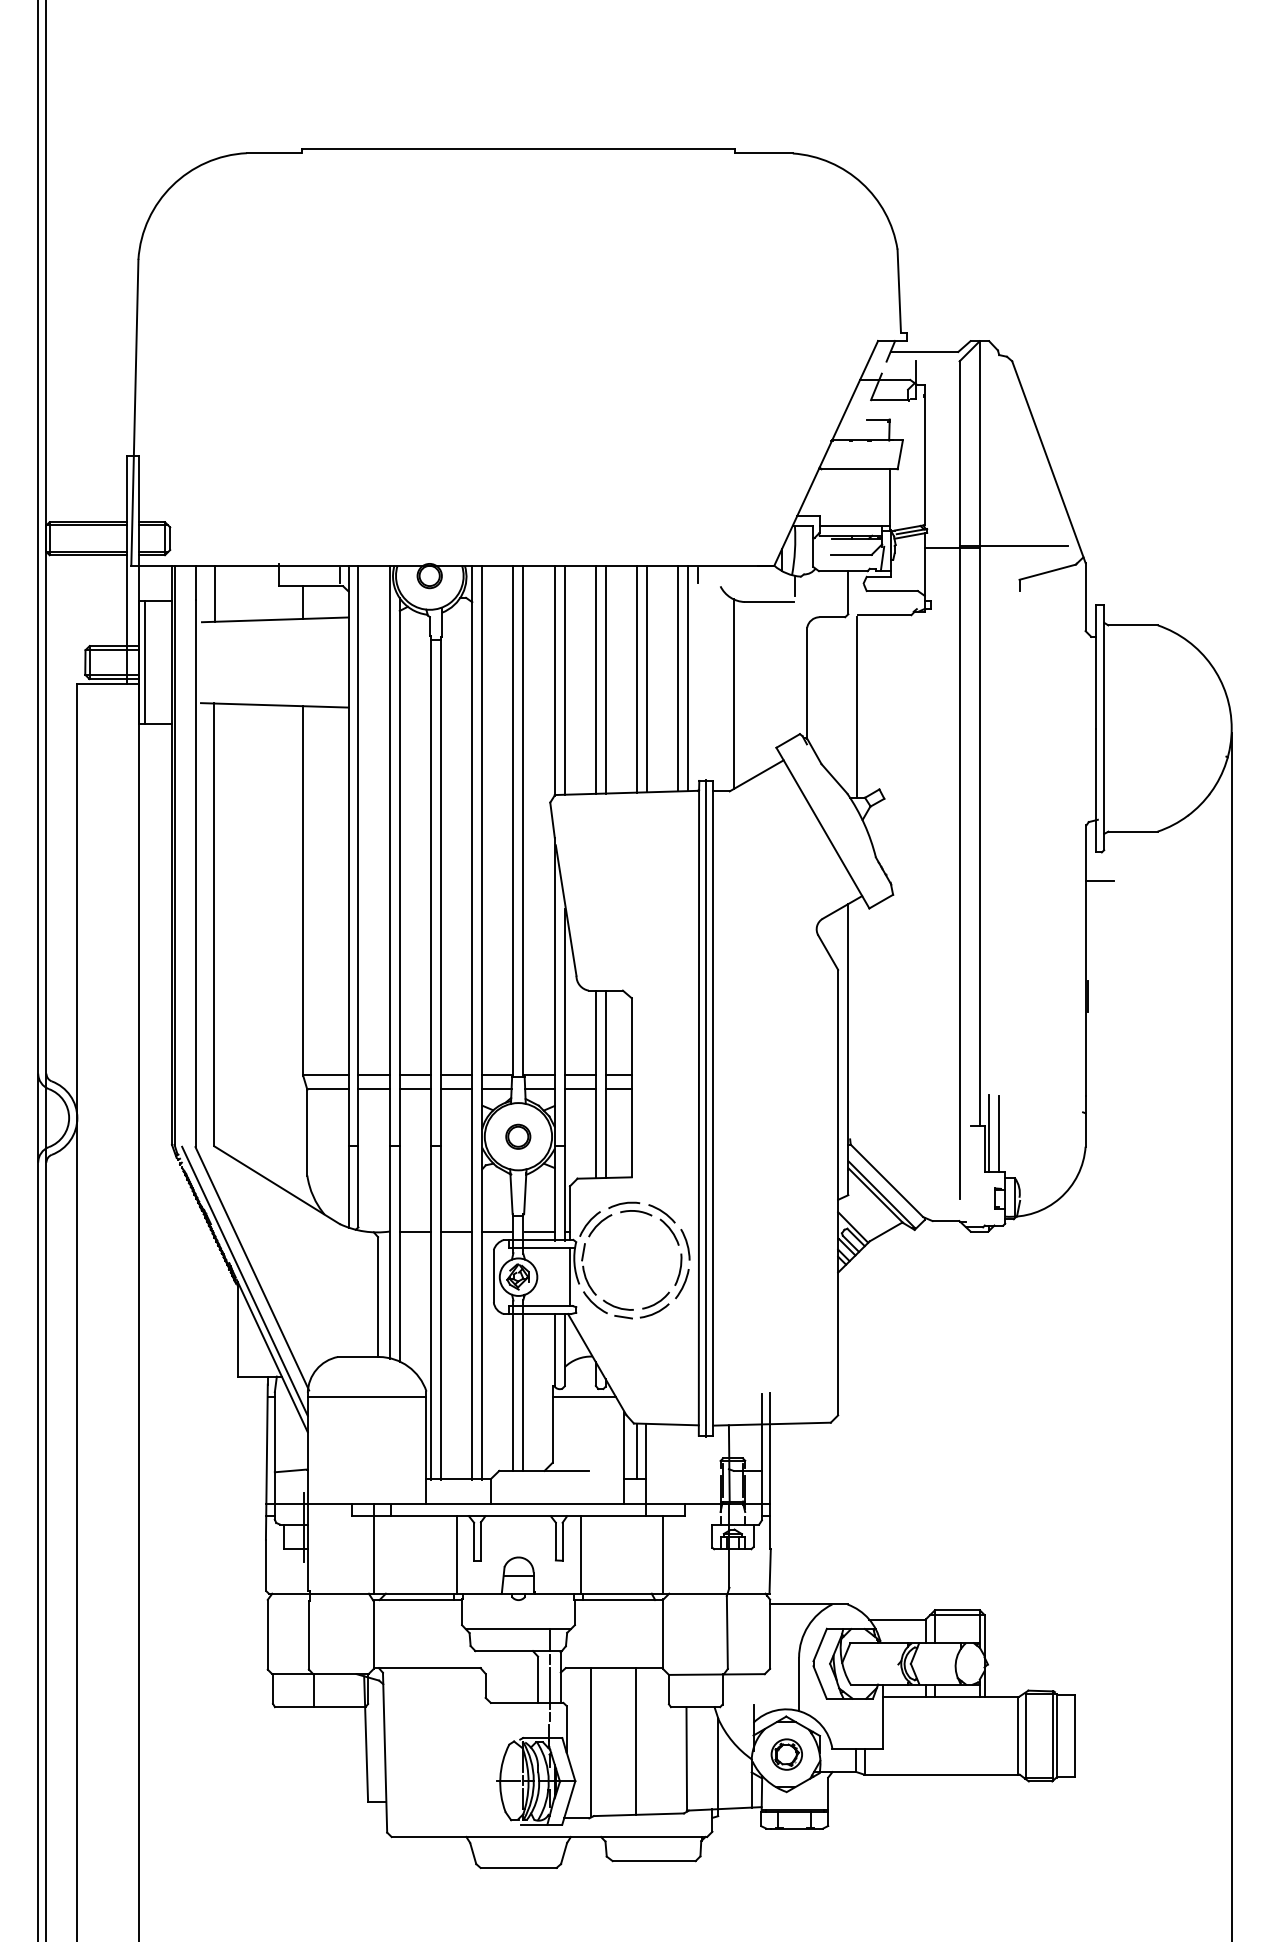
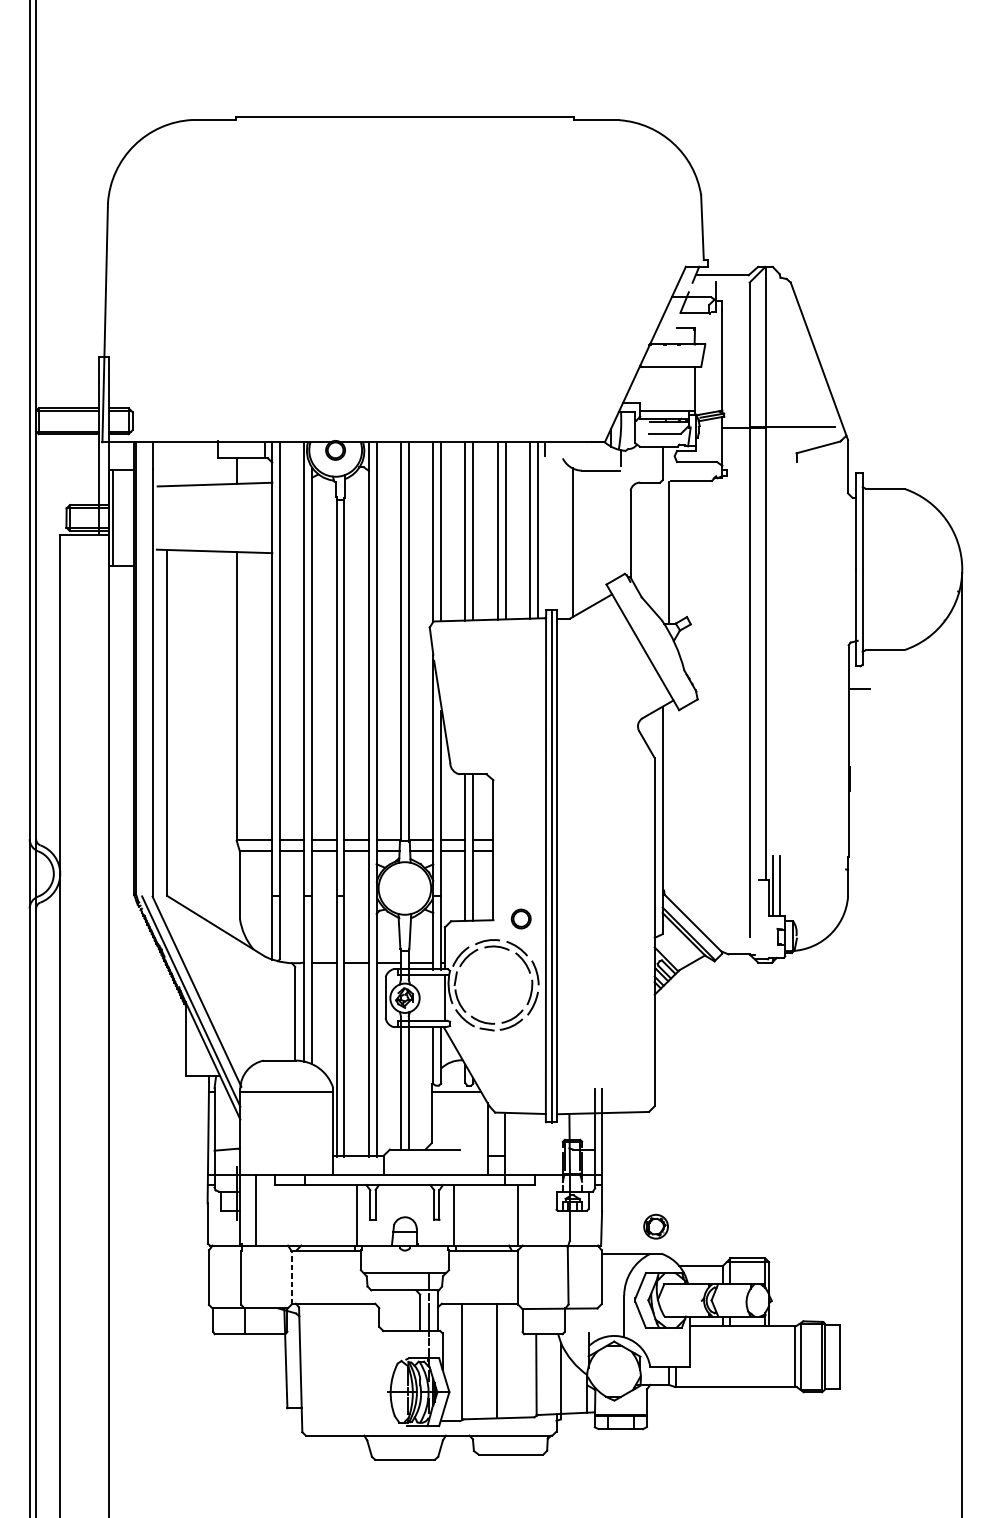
line: (214, 593) -> (167, 464), removed
part: (518, 1136) -> (521, 918), moved
line: (637, 1451) -> (497, 1134), removed
line: (374, 1548) -> (256, 1210), moved
line: (373, 1634) -> (291, 1277), solid -> dashed
part: (786, 1754) -> (655, 1226), moved

